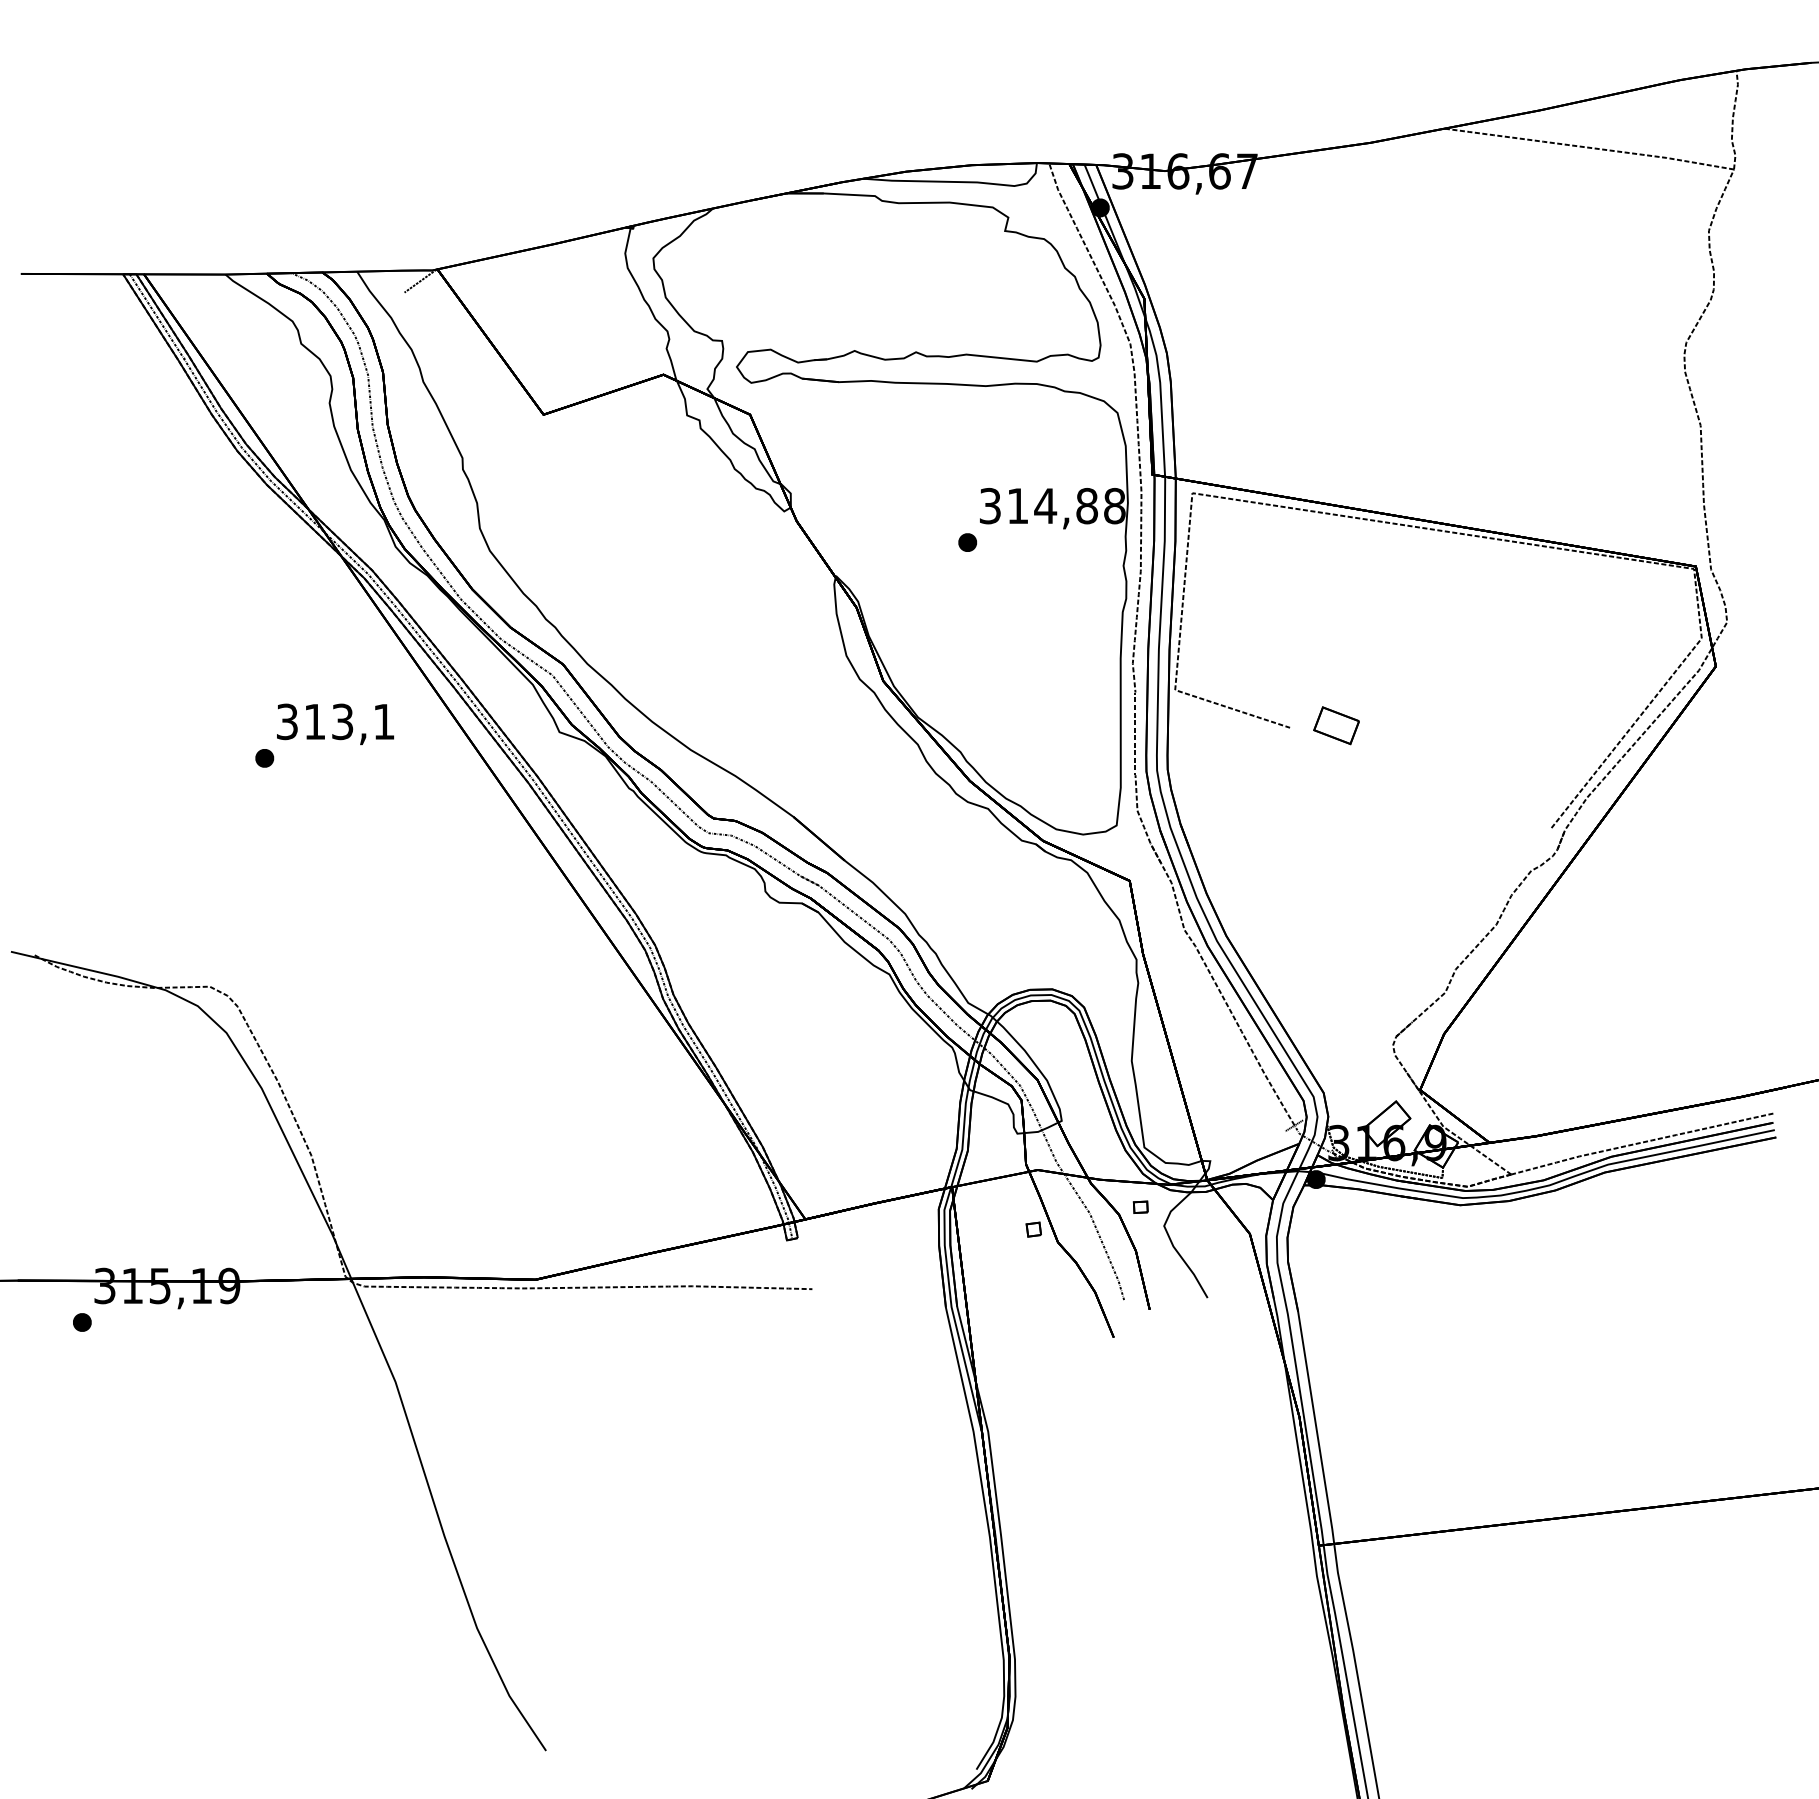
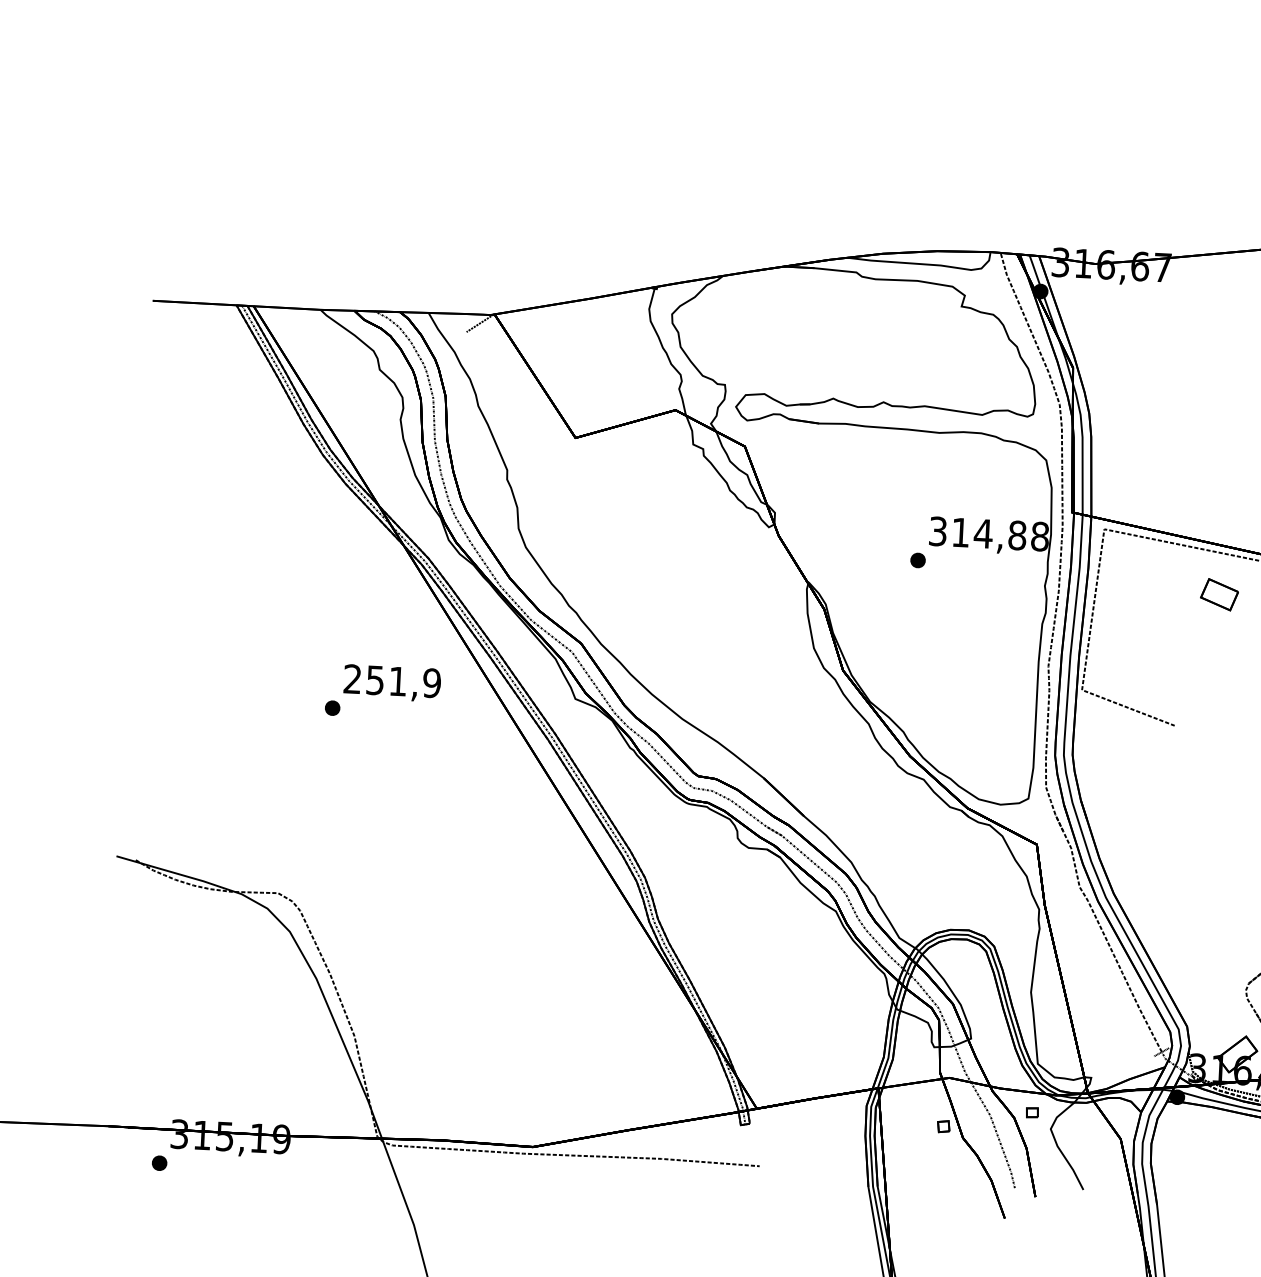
text: (335, 721) -> (392, 680), 313,1 -> 251,9
part: (1336, 725) -> (1219, 594), moved

